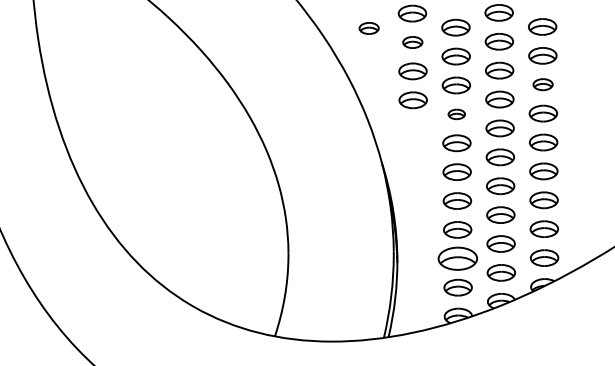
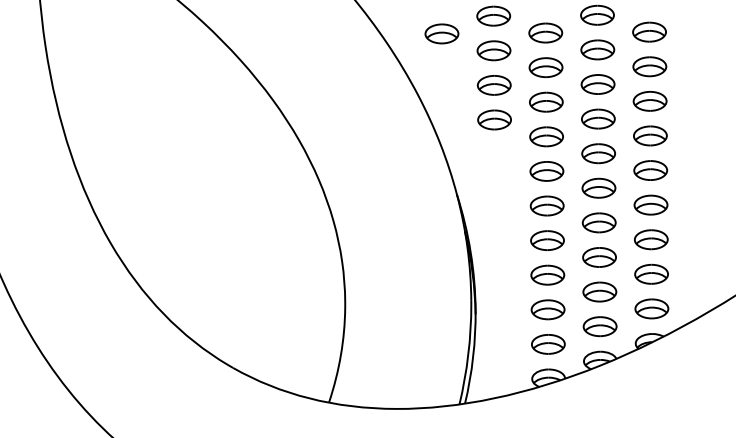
part: (368, 28) -> (441, 34), size x1.43
part: (412, 42) -> (493, 50), size x1.43
part: (542, 84) -> (649, 101), size x1.43
part: (456, 114) -> (546, 136), size x1.67
part: (457, 258) -> (547, 309), size x0.71

